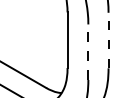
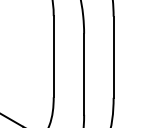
line: (108, 40) -> (113, 57), dashed -> solid
line: (88, 52) -> (84, 74), dashed -> solid

